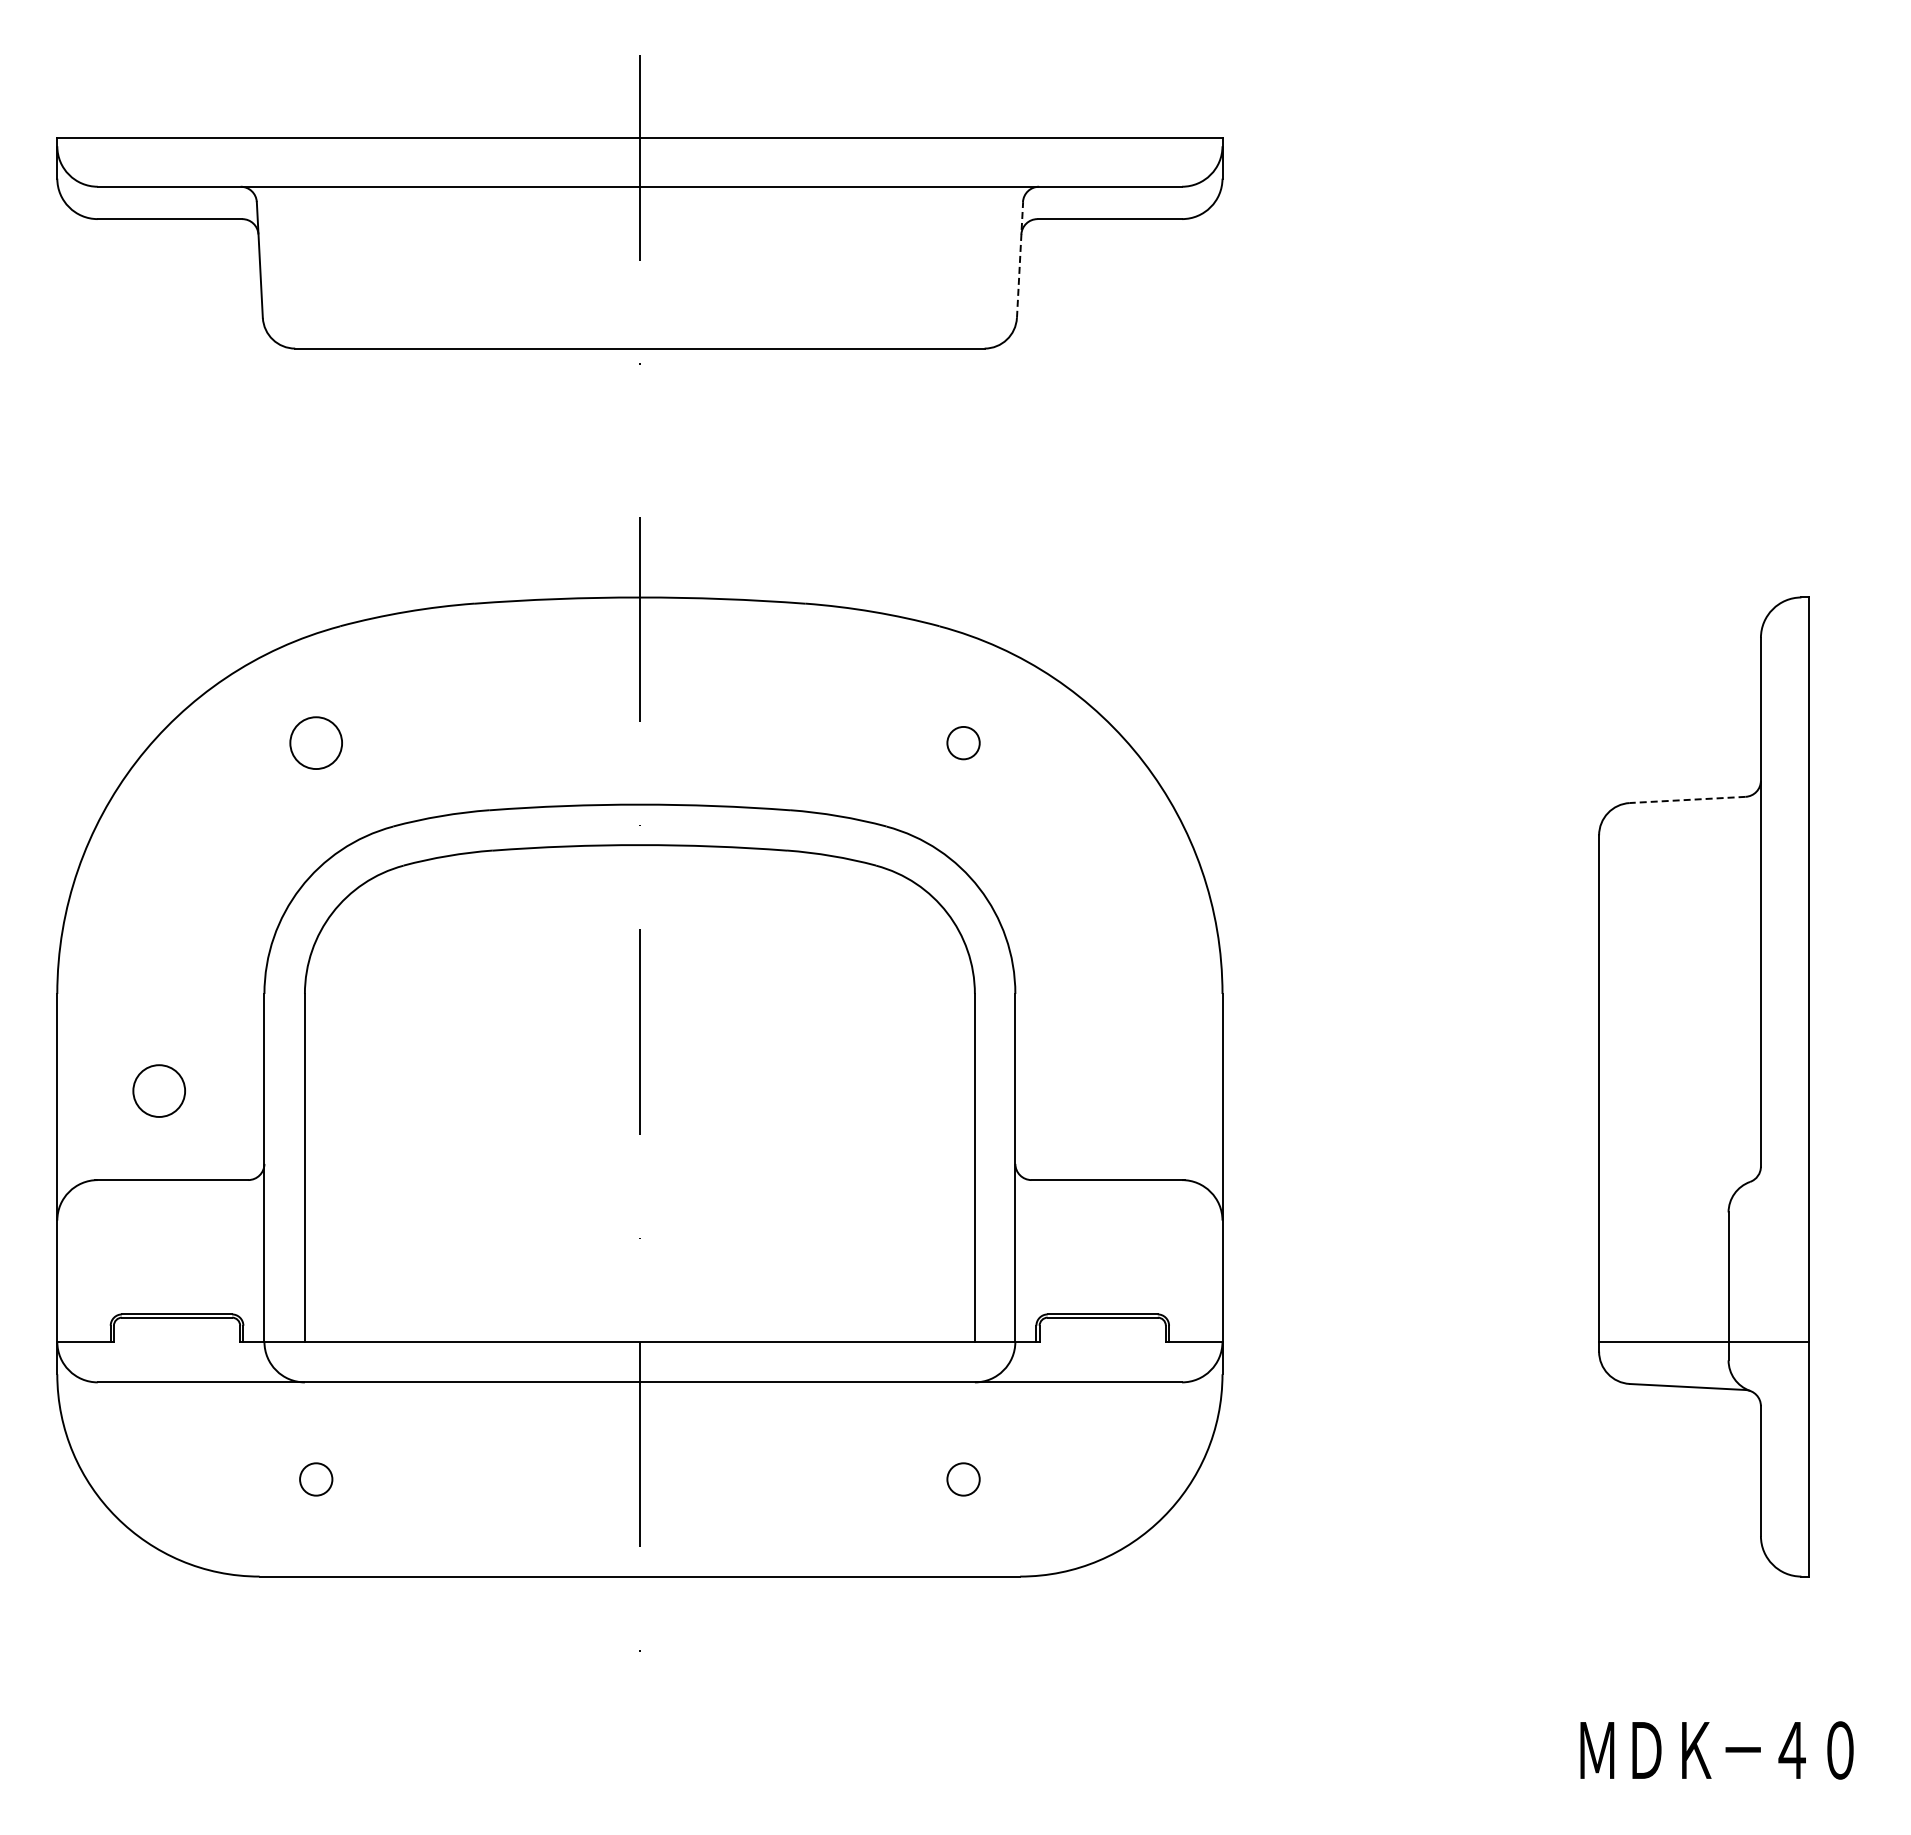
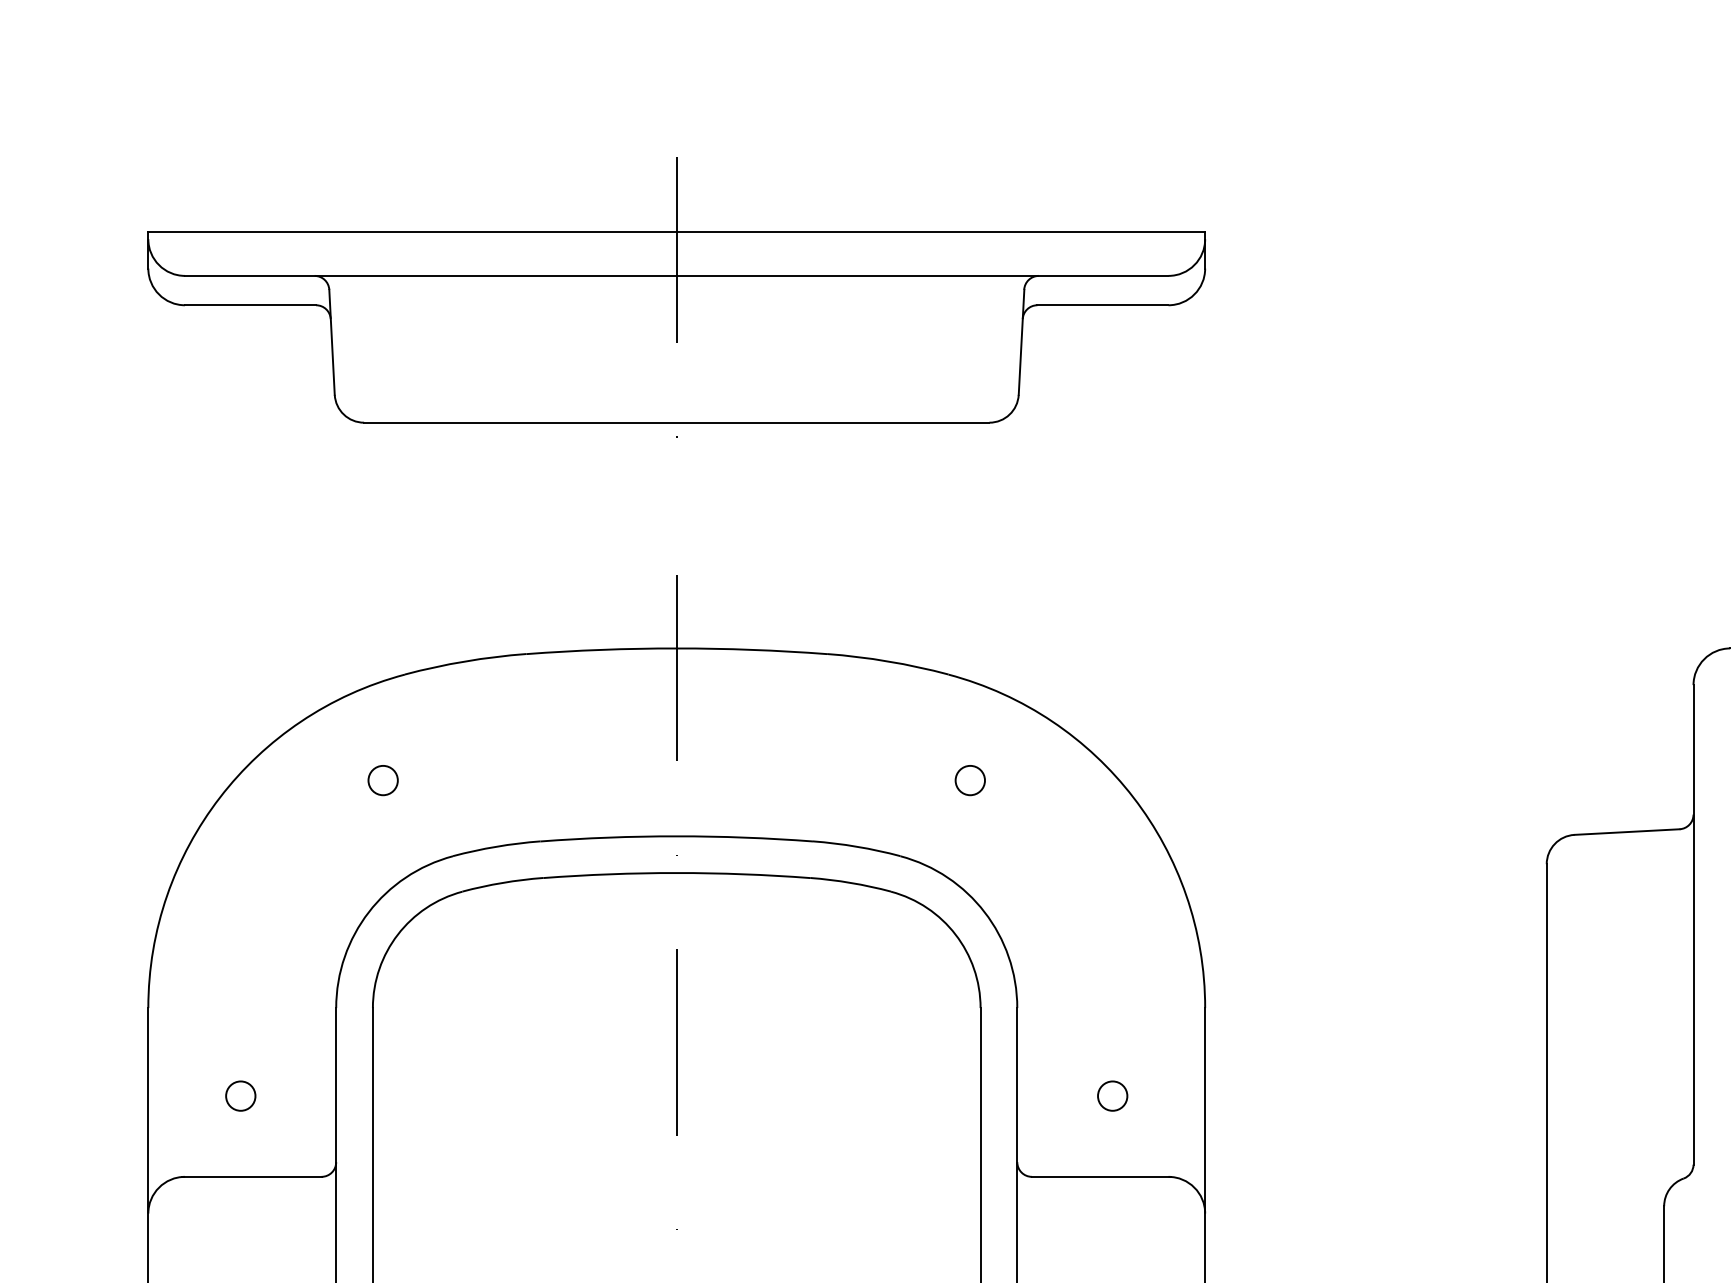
line: (1020, 259) -> (1021, 341), dashed -> solid
circle: (316, 742) -> (383, 779), size x0.62
line: (1687, 799) -> (1626, 831), dashed -> solid
circle: (159, 1090) -> (241, 1095), size x0.62
circle: (1120, 1091) -> (1112, 1096), added

